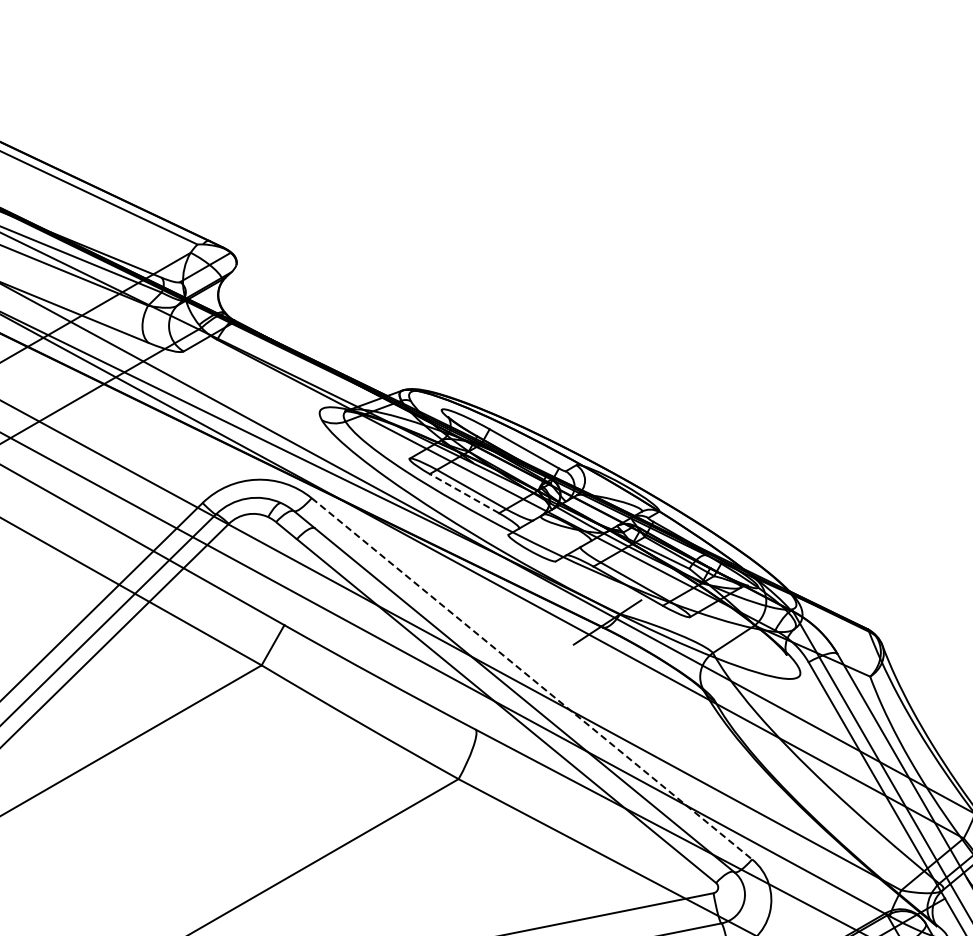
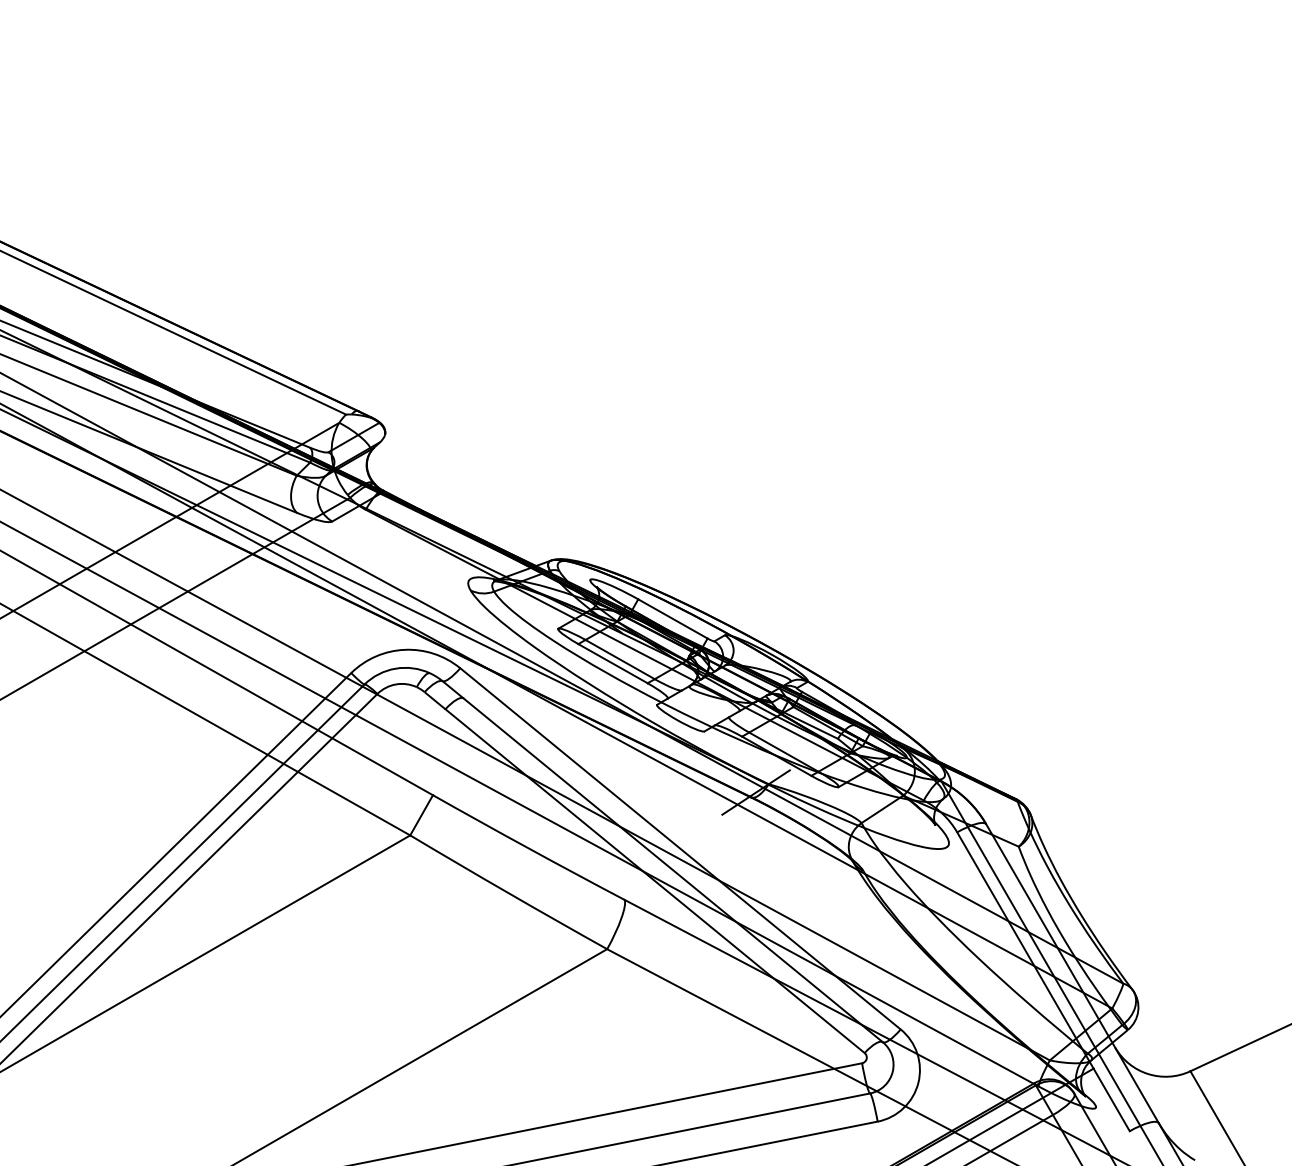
line: (464, 493) -> (613, 663), dashed -> solid
line: (531, 678) -> (680, 848), dashed -> solid

